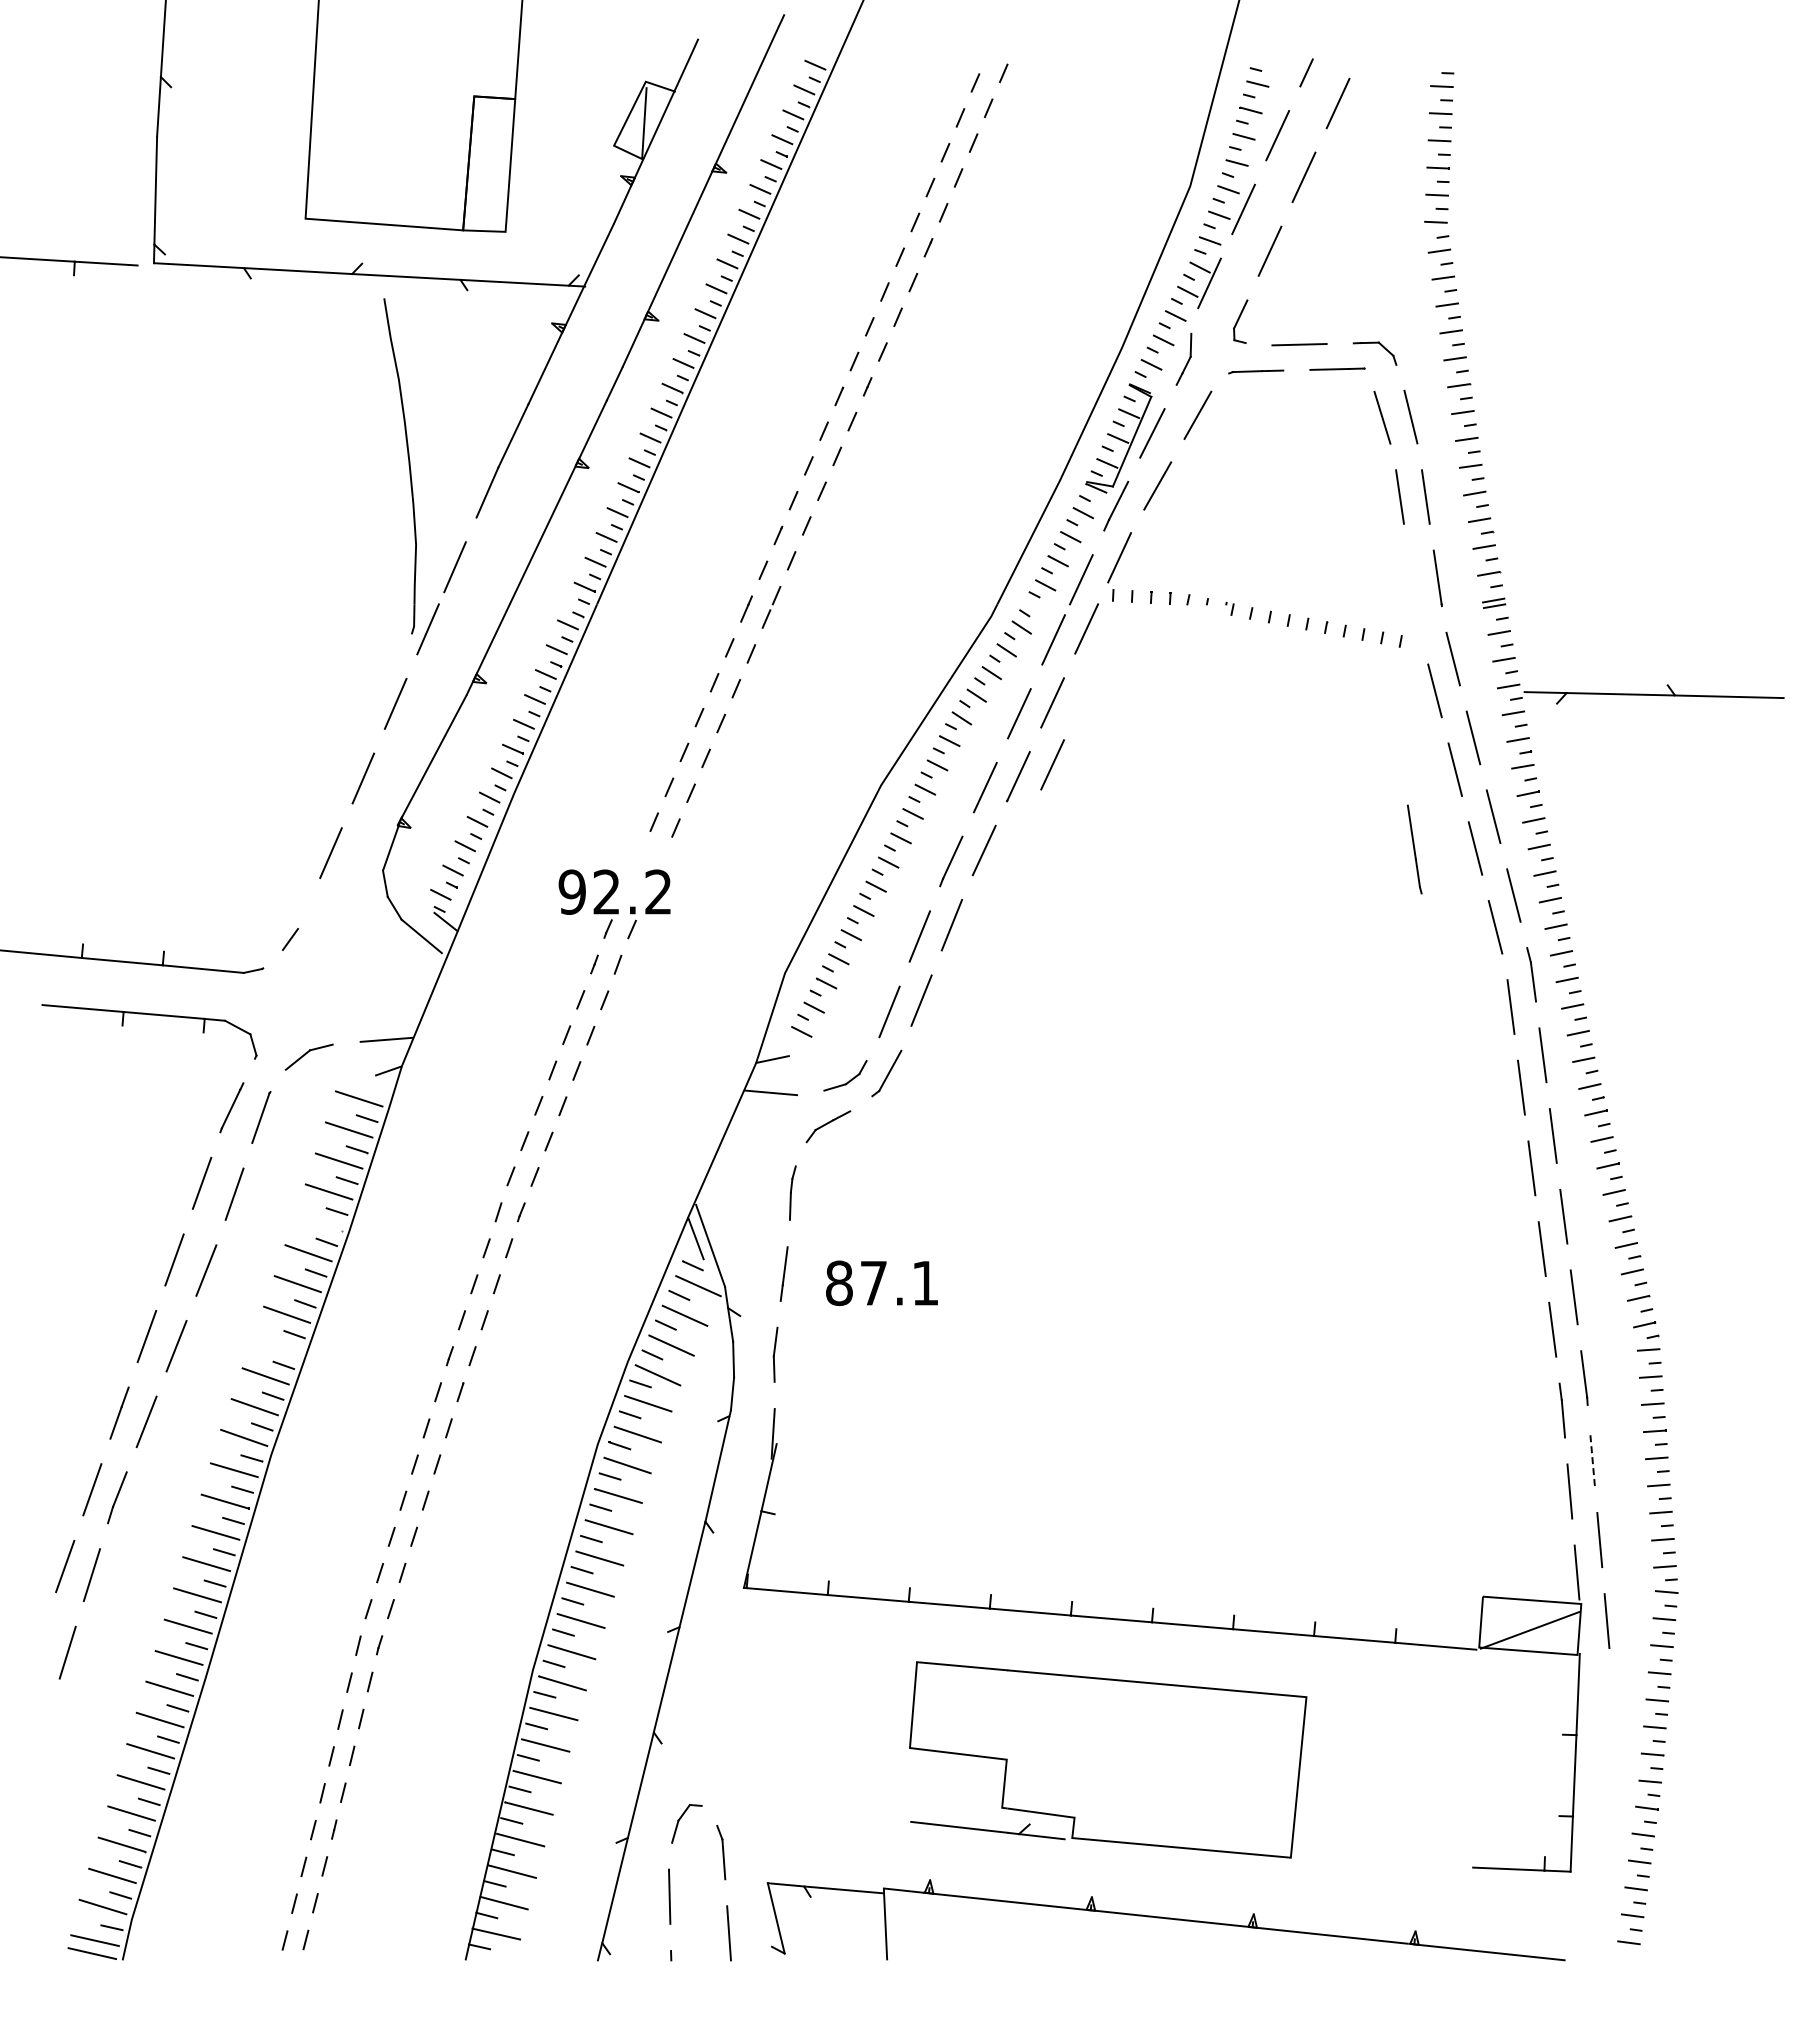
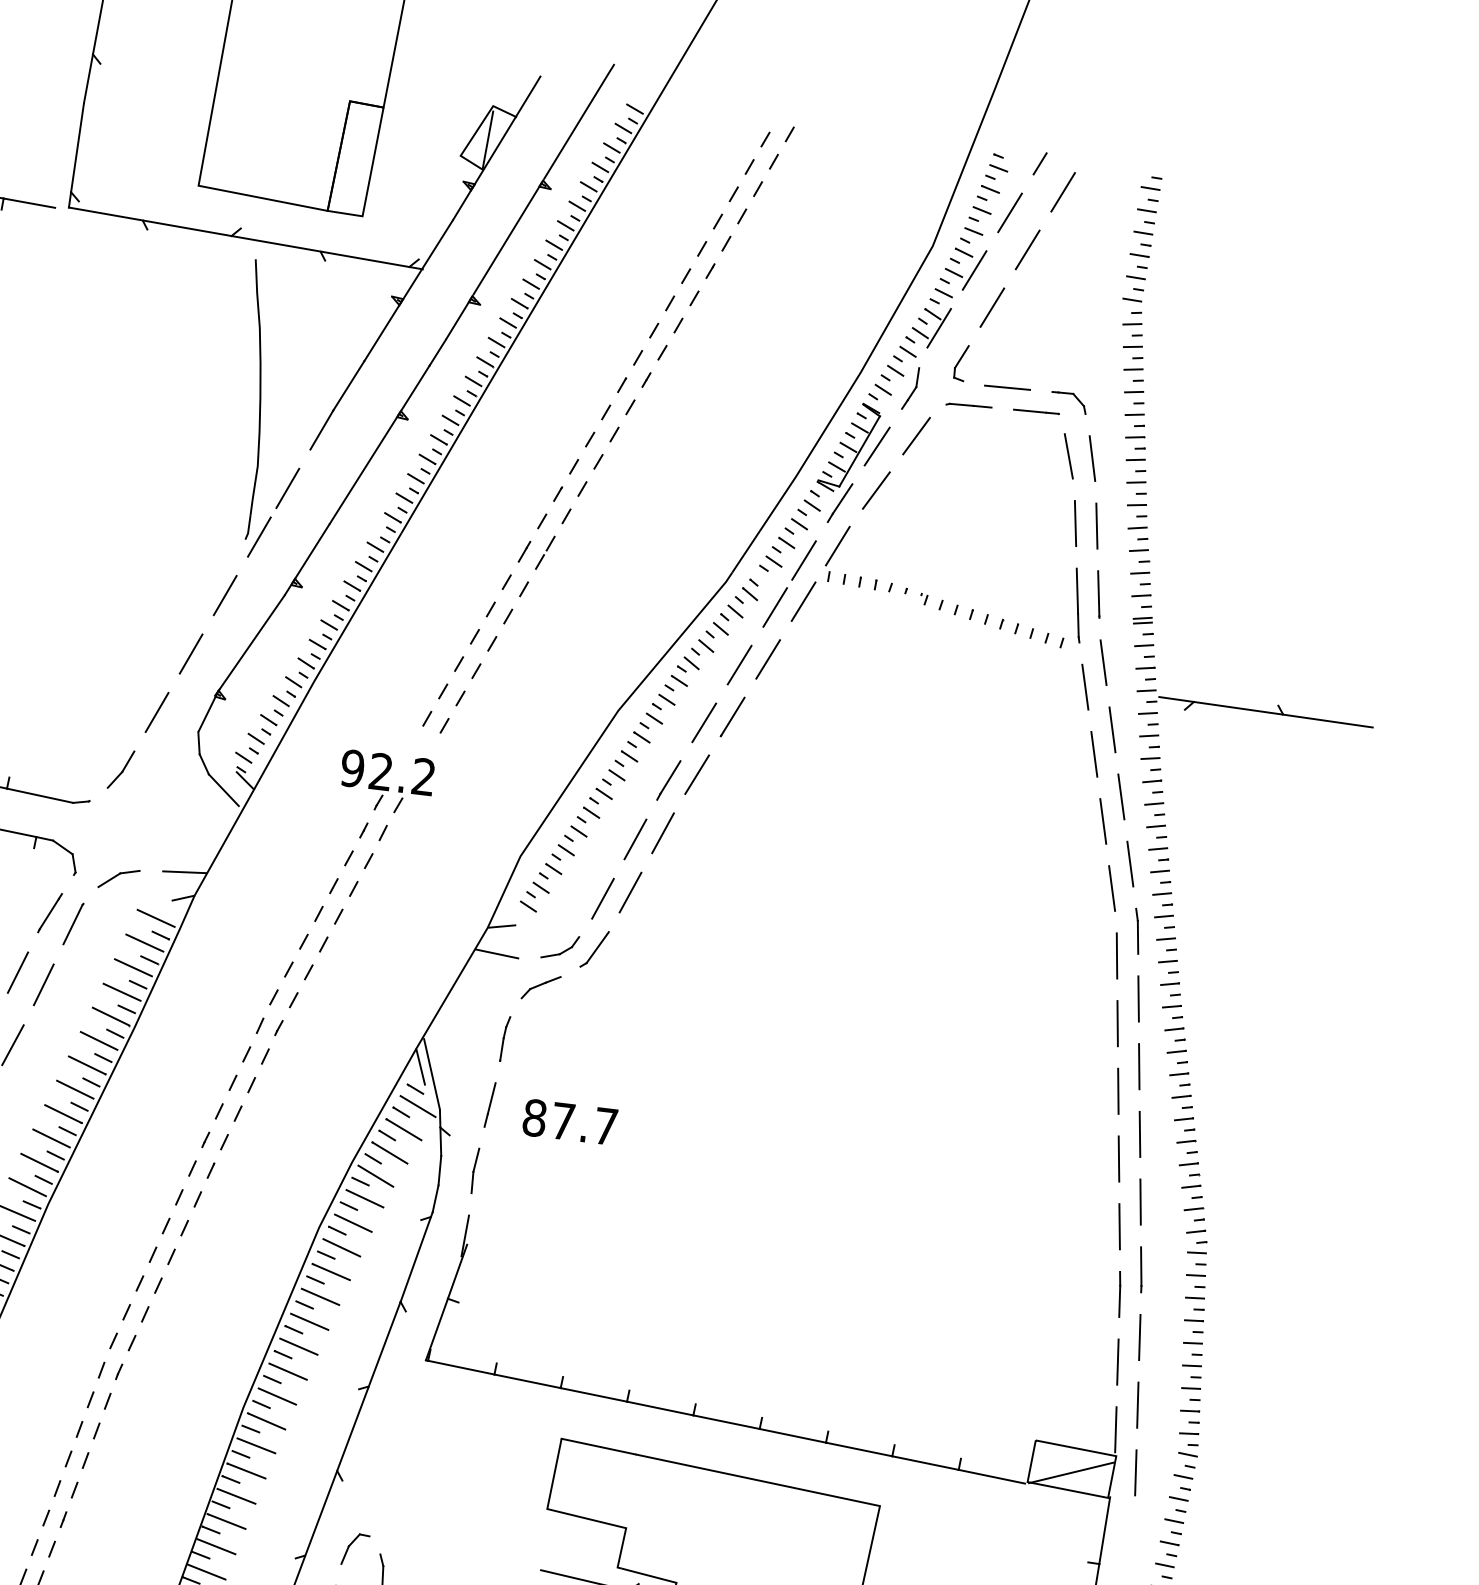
line: (1052, 764) -> (762, 710), removed
line: (1414, 849) -> (1077, 605), moved
line: (303, 915) -> (128, 761), added
line: (319, 1222) -> (111, 1016), added
text: (925, 1283) -> (605, 1126), 87.1 -> 87.7
line: (276, 1345) -> (63, 1113), added
line: (1592, 1458) -> (1139, 1337), dashed -> solid

